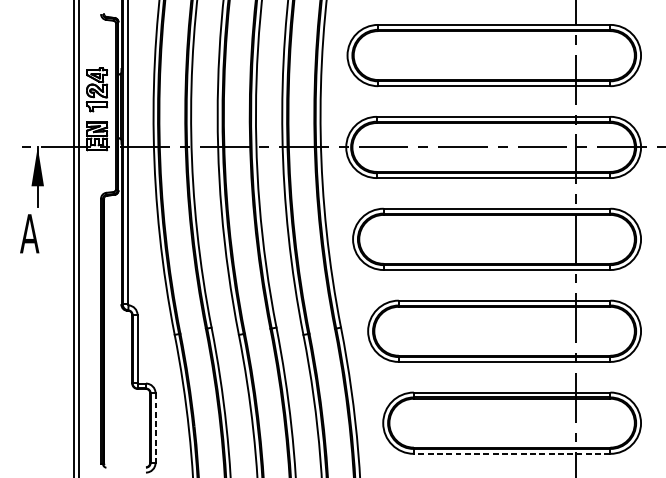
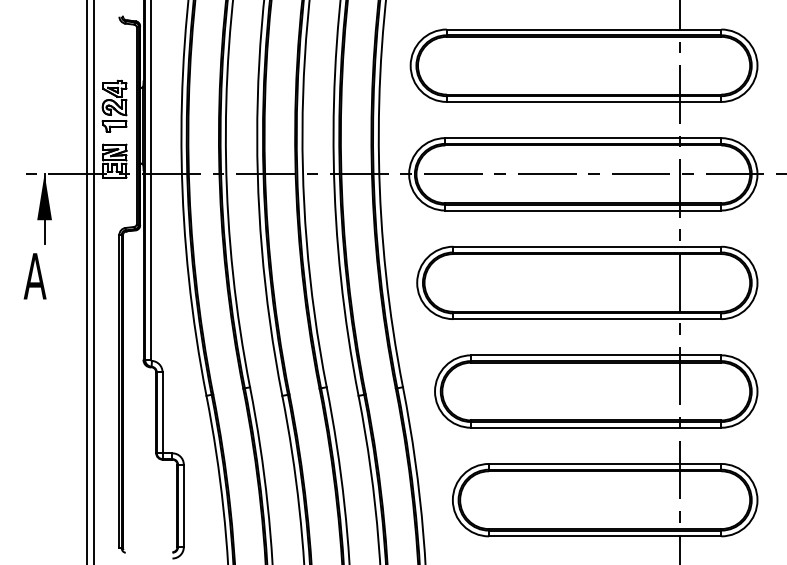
line: (155, 428) -> (183, 506), dashed -> solid
line: (511, 453) -> (604, 536), dashed -> solid

